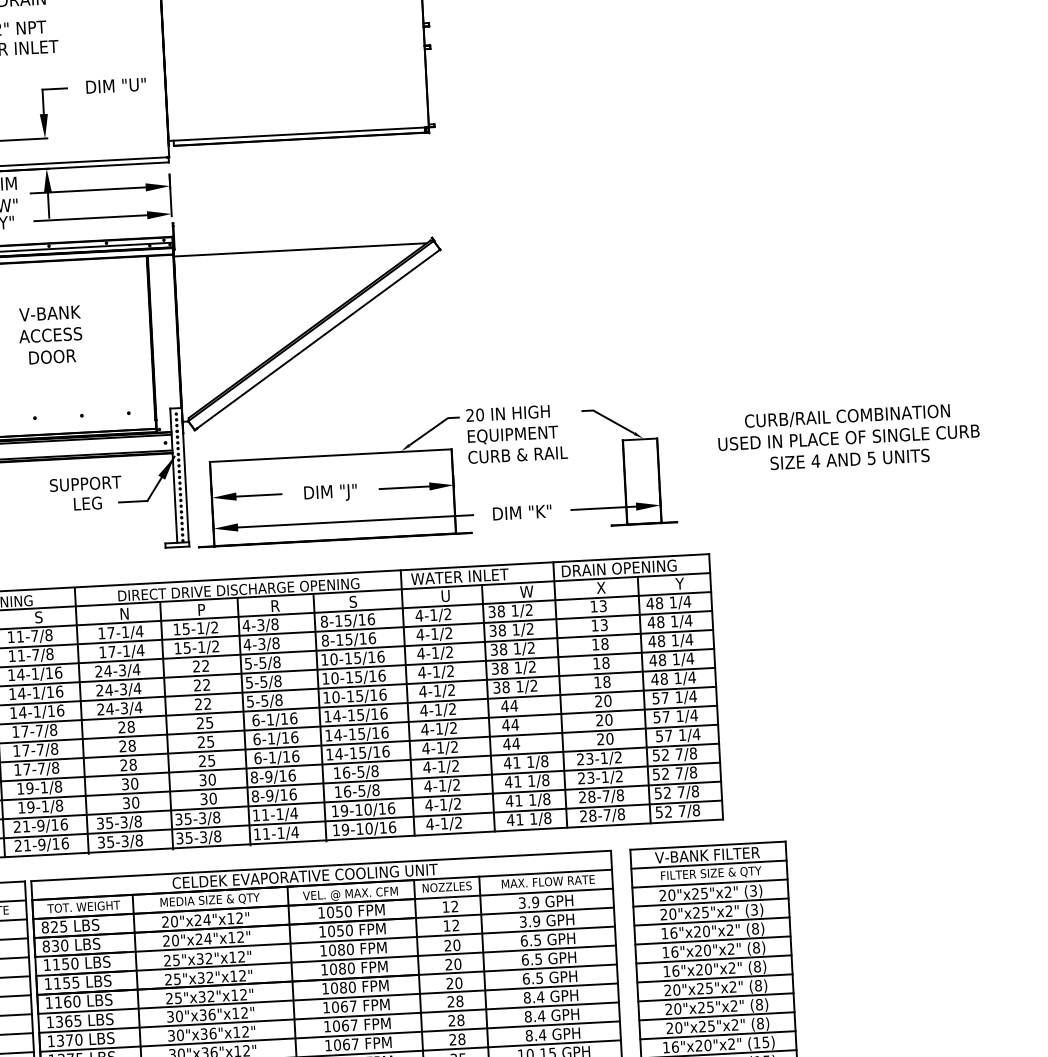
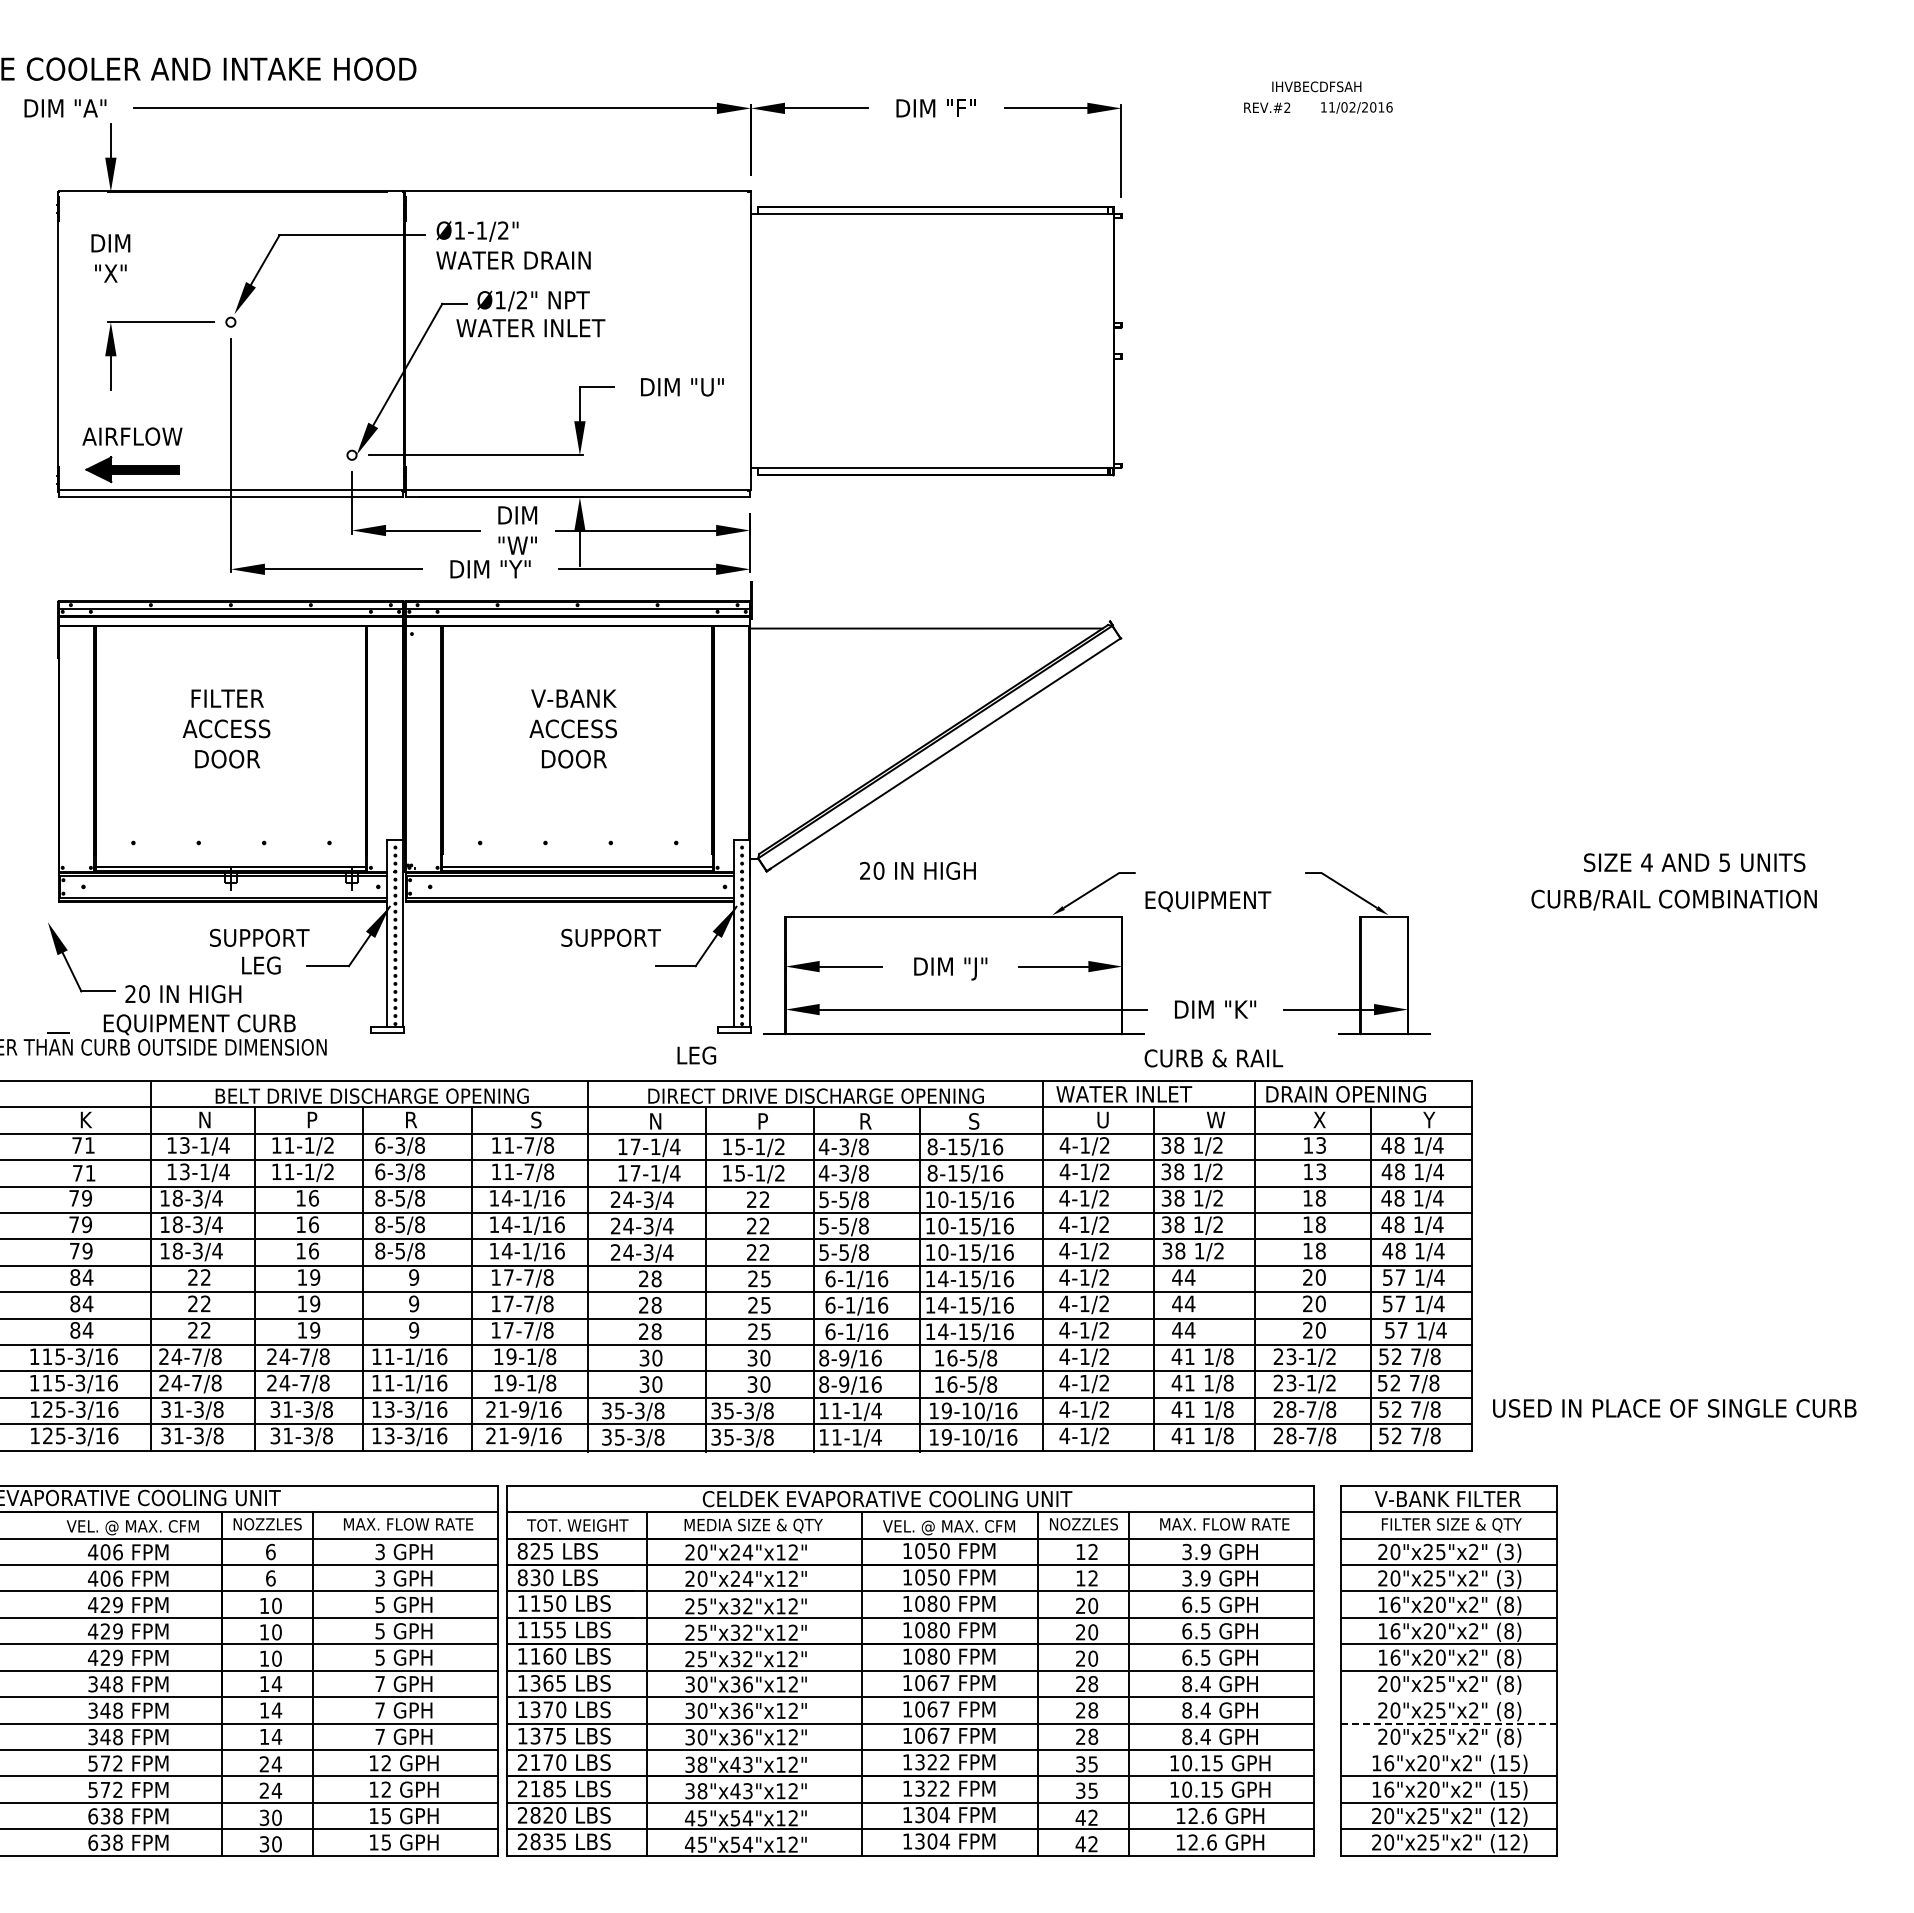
text: (507, 413) -> (917, 870), moved
text: (848, 437) -> (1674, 1408), moved
text: (517, 455) -> (1213, 1058), moved
text: (849, 459) -> (1694, 862), moved
text: (87, 503) -> (696, 1055), moved
line: (716, 997) -> (1449, 1697), removed
line: (717, 1016) -> (1449, 1723), solid -> dashed
line: (718, 1034) -> (1449, 1749), removed

